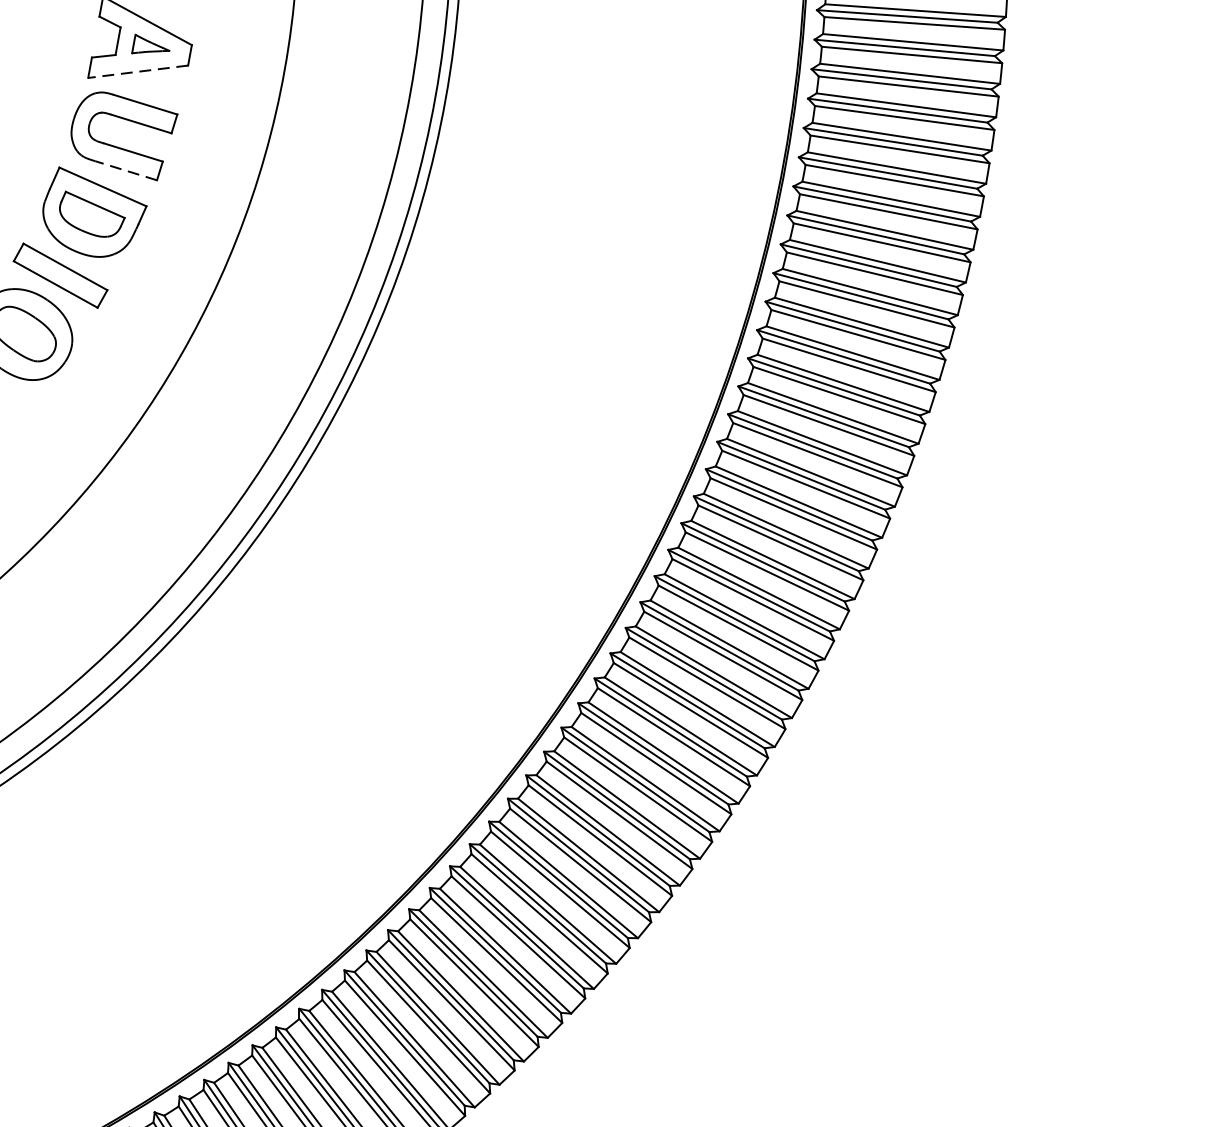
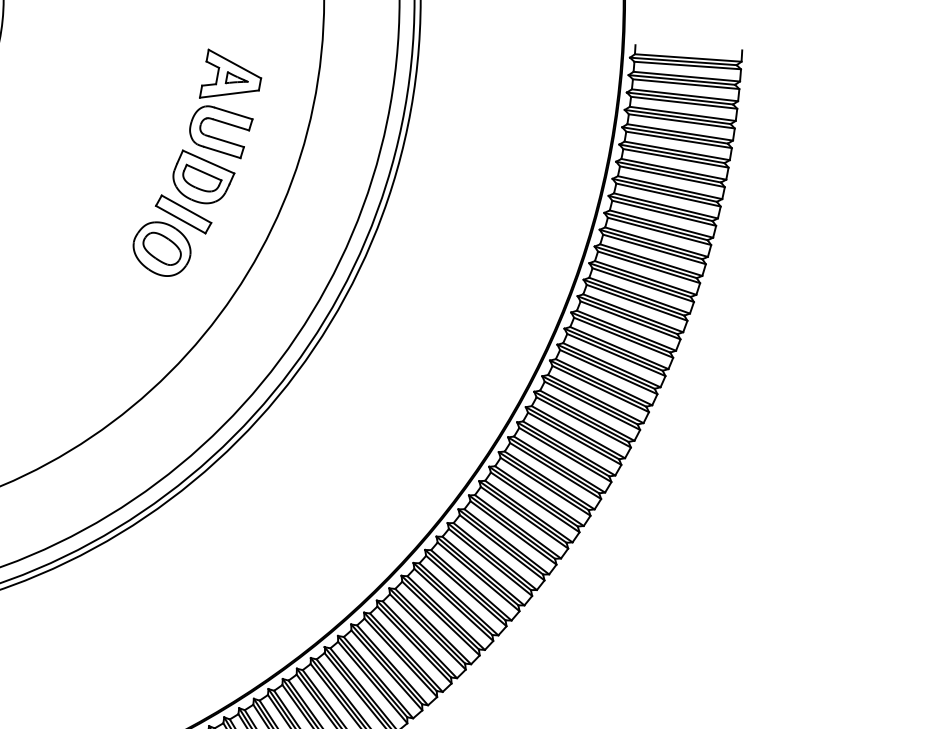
line: (138, 72) -> (229, 94), dashed -> solid
line: (124, 170) -> (221, 152), dashed -> solid

